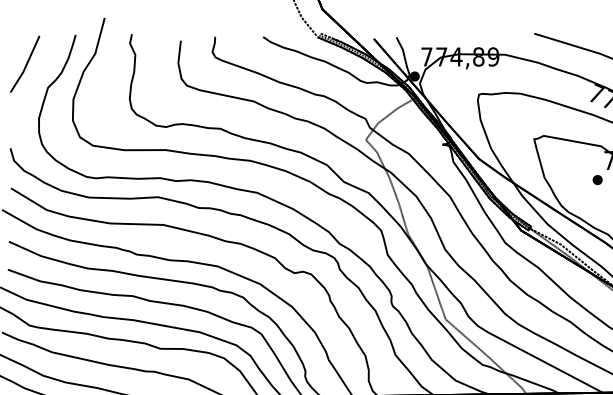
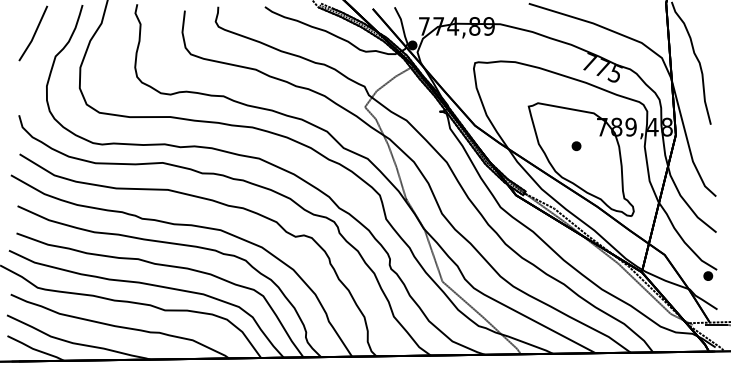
part: (597, 179) -> (576, 145), moved

